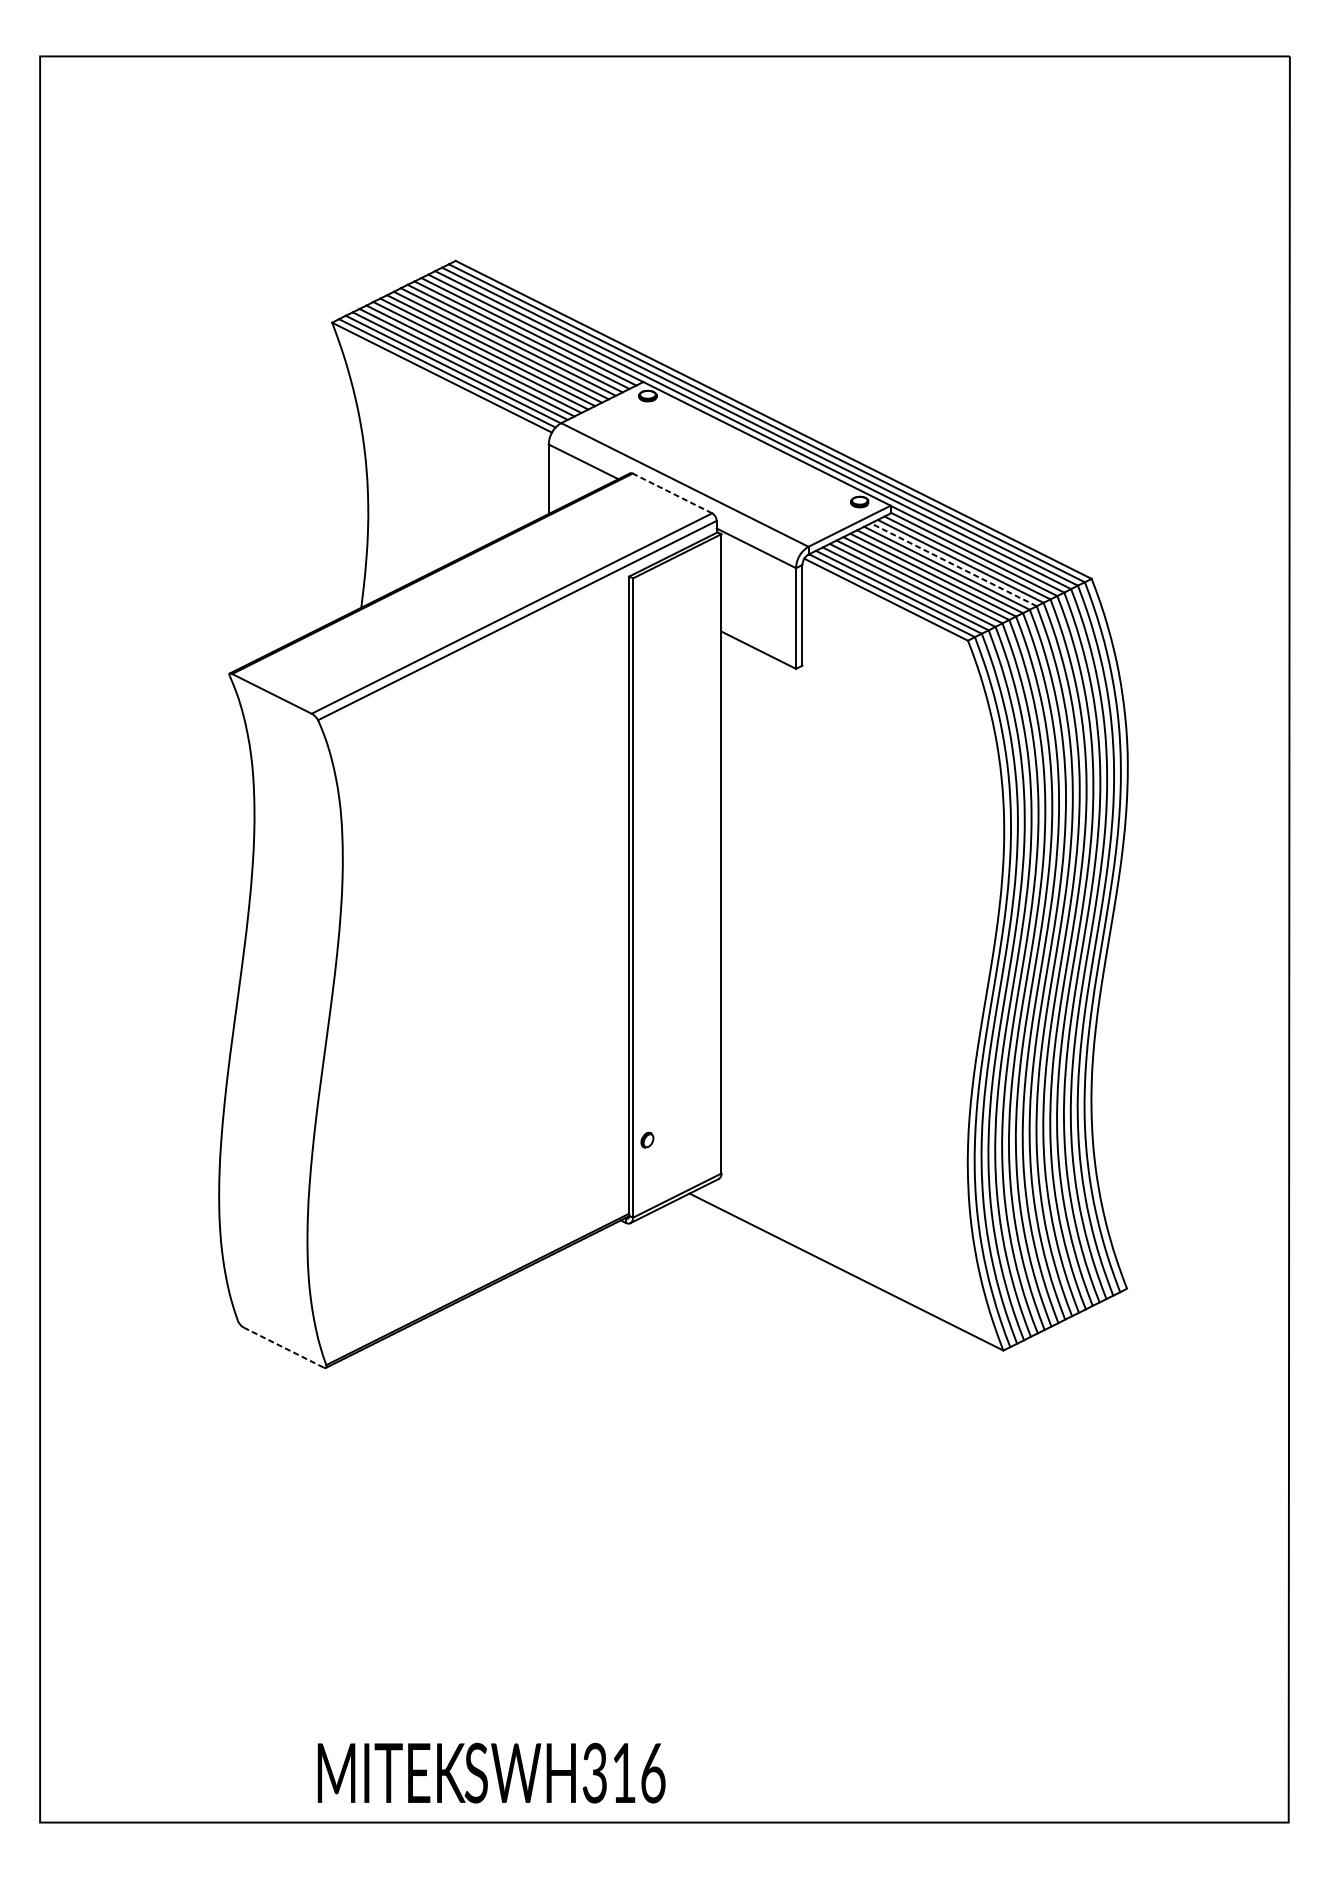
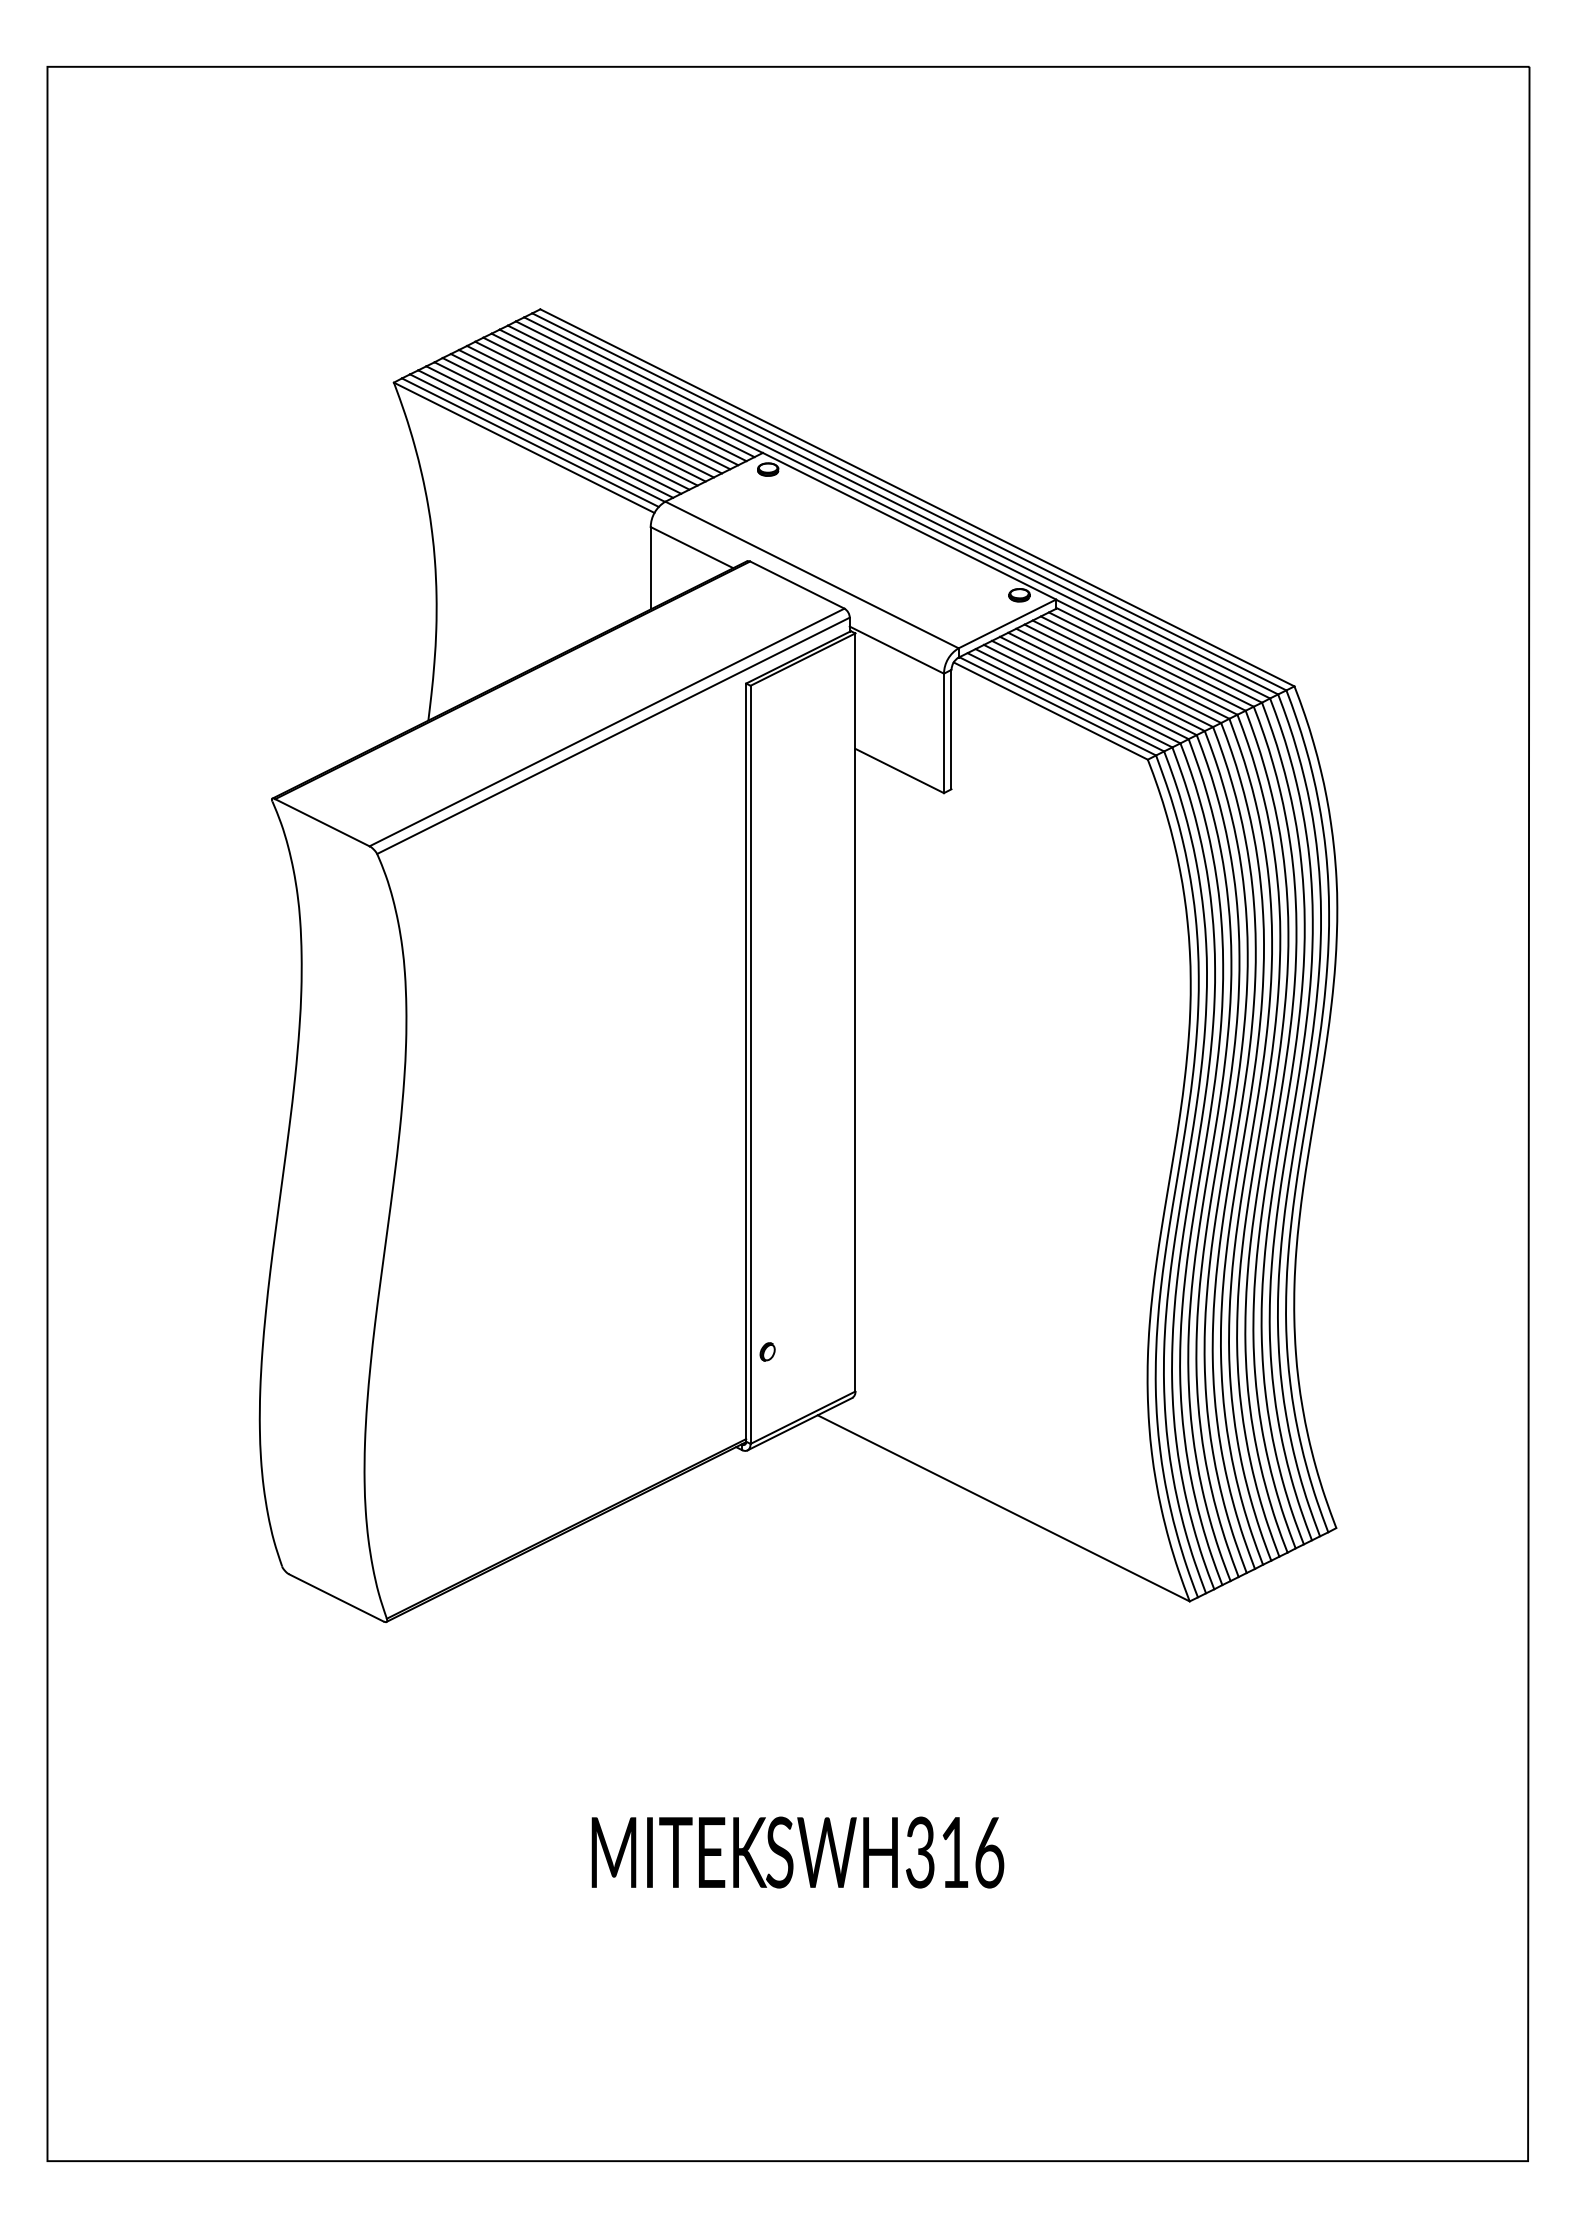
line: (672, 493) -> (797, 585), dashed -> solid
line: (954, 564) -> (1131, 669), dashed -> solid
line: (283, 1348) -> (336, 1598), dashed -> solid
text: (491, 1773) -> (797, 1852), moved

